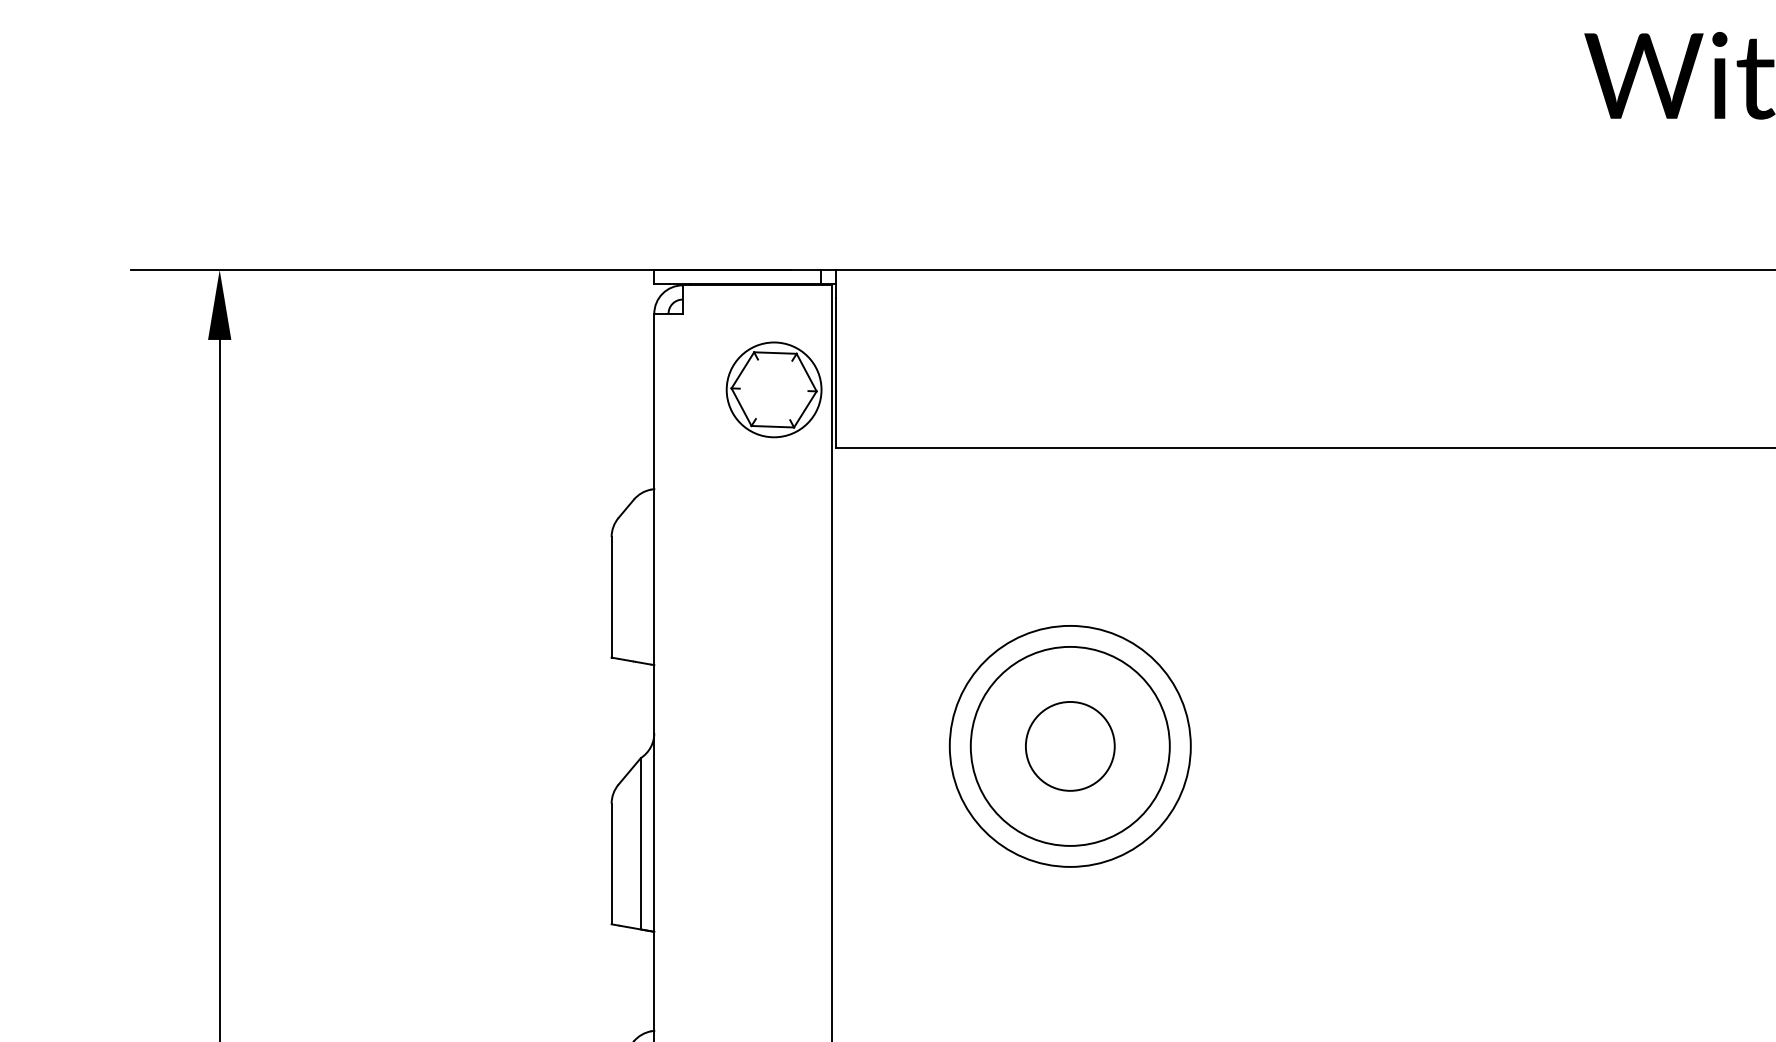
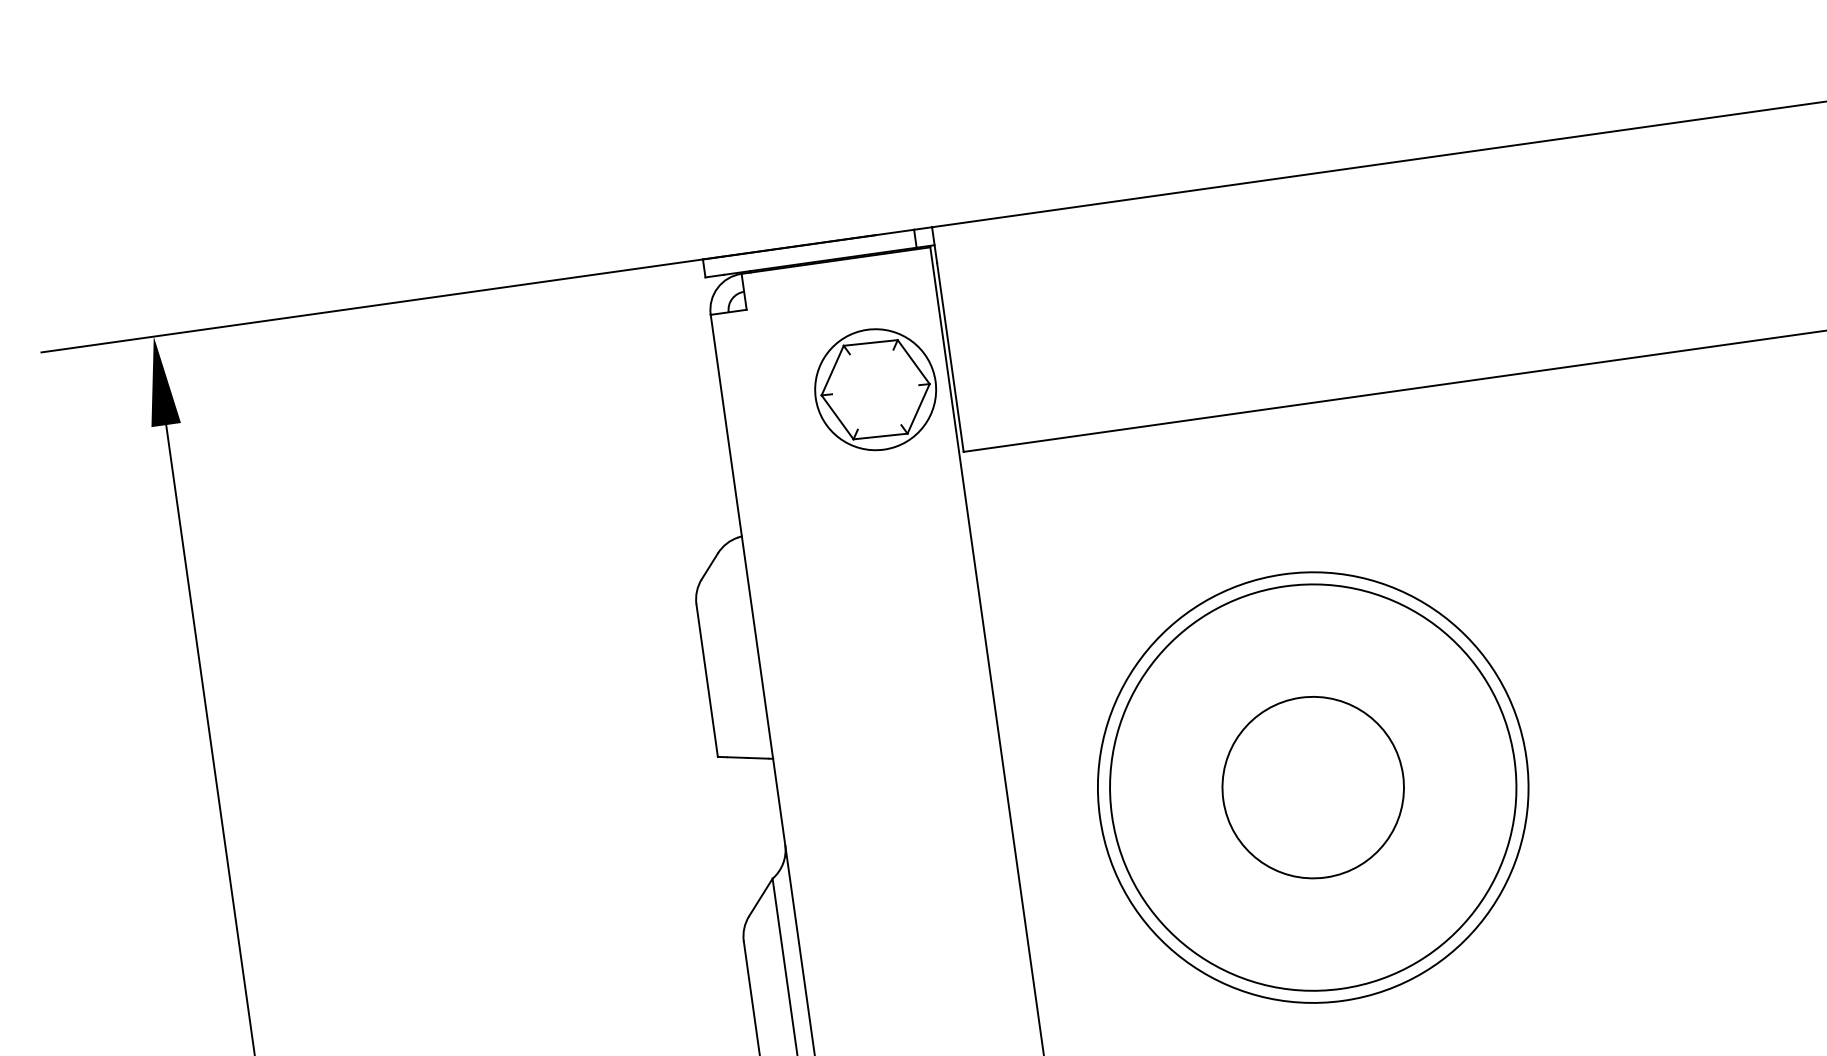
circle: (1069, 745) -> (1312, 786), size x1.4
circle: (1069, 745) -> (1312, 786), size x1.6
circle: (1069, 745) -> (1312, 786), size x1.6

